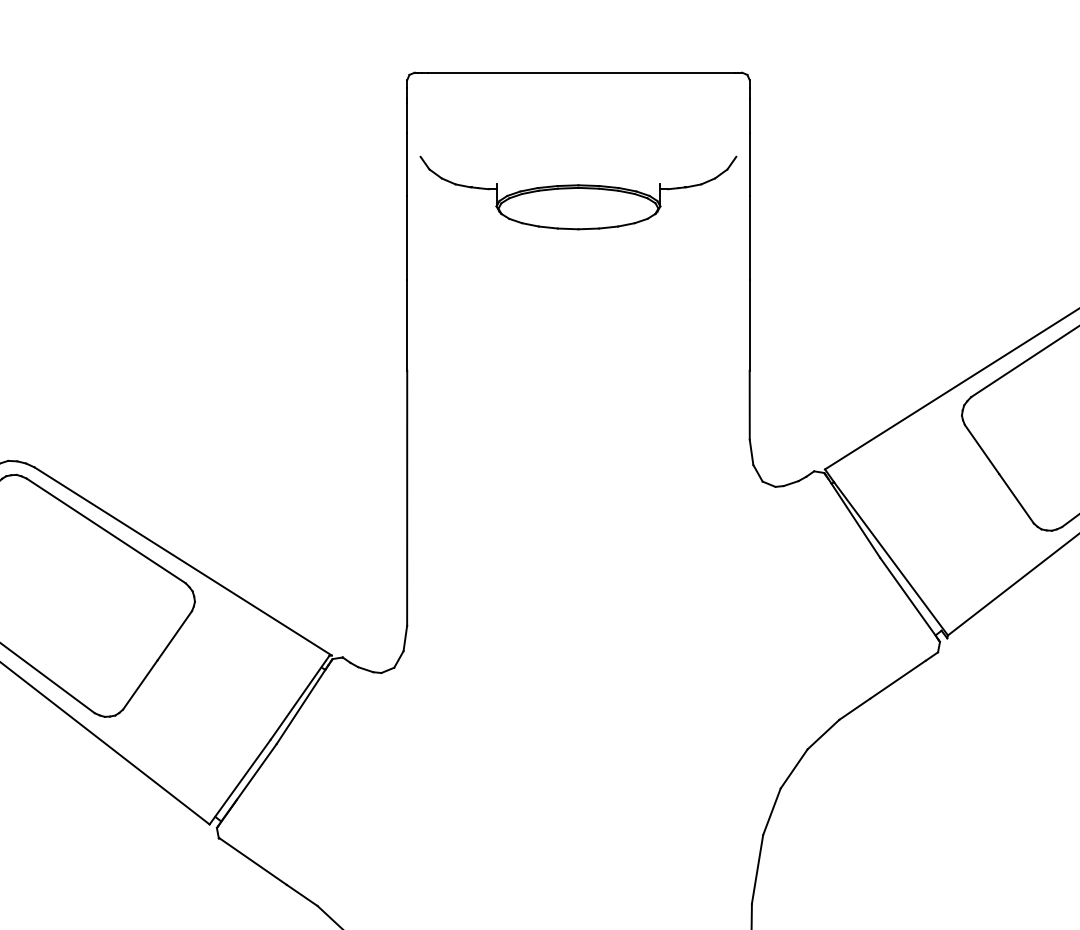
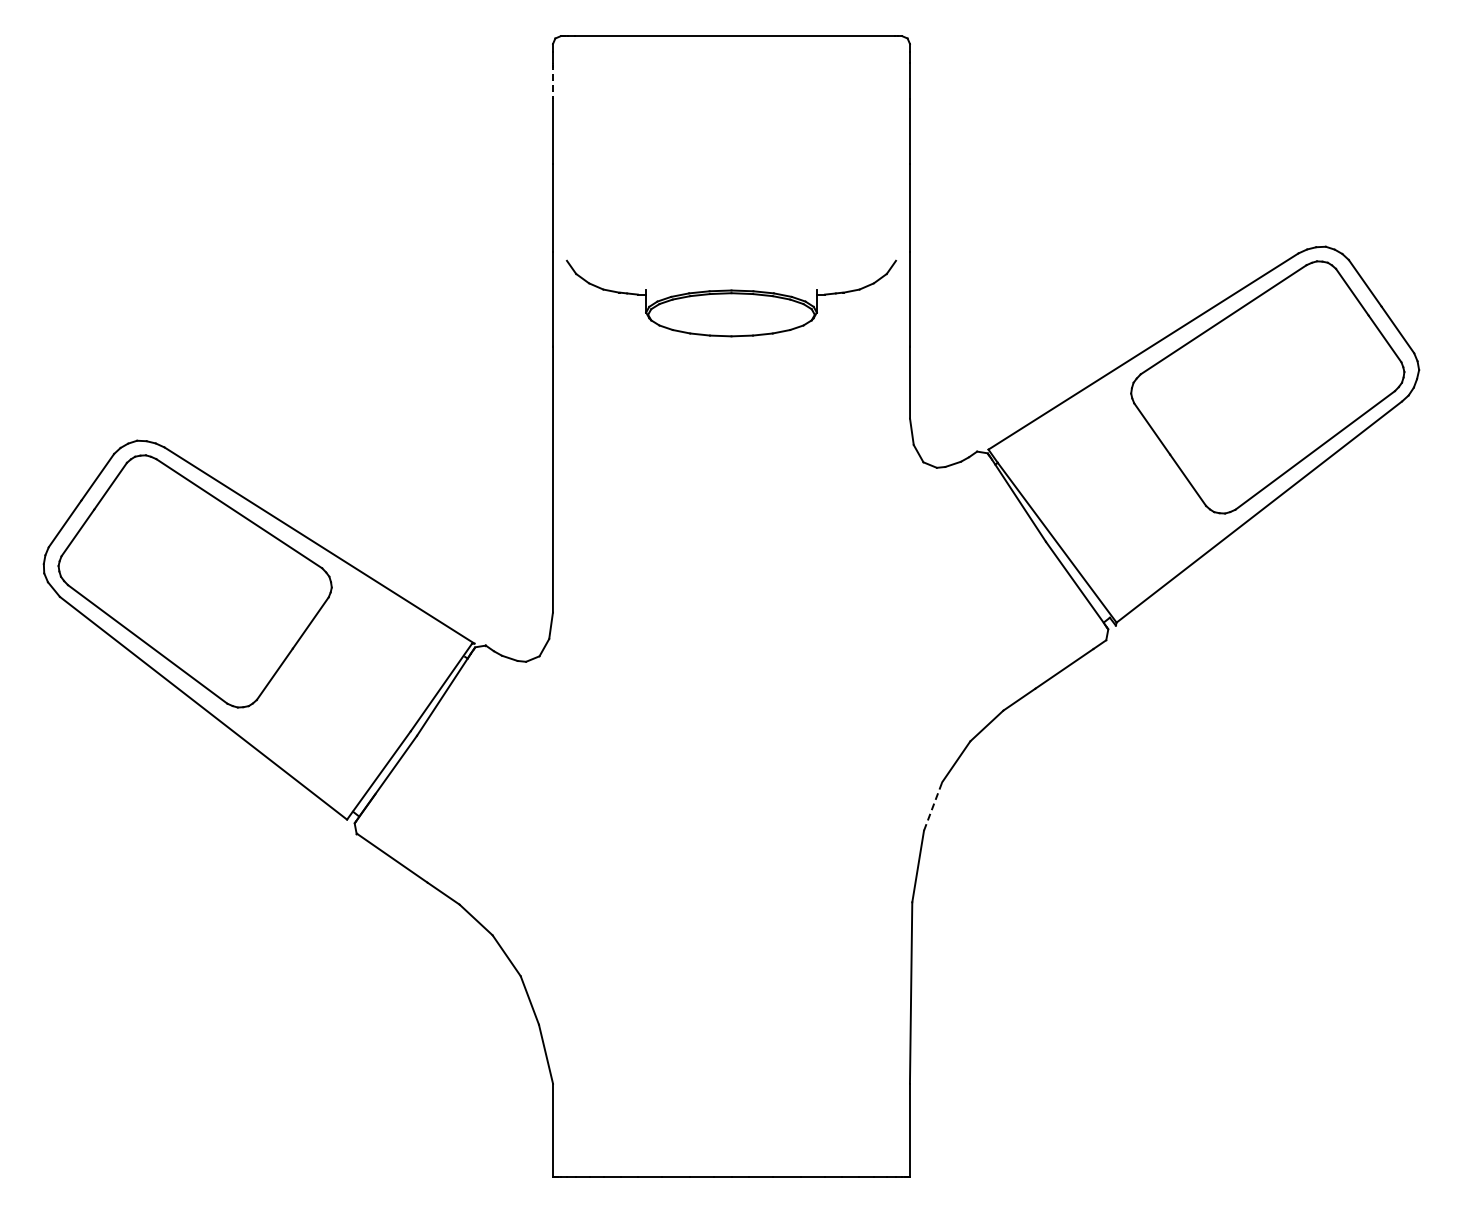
line: (407, 116) -> (553, 81), solid -> dashed
part: (578, 192) -> (731, 298), moved
line: (772, 811) -> (933, 806), solid -> dashed

